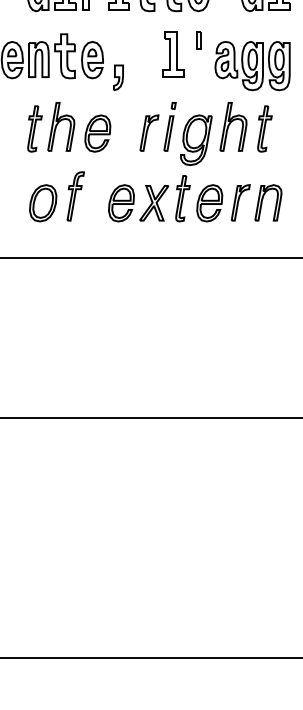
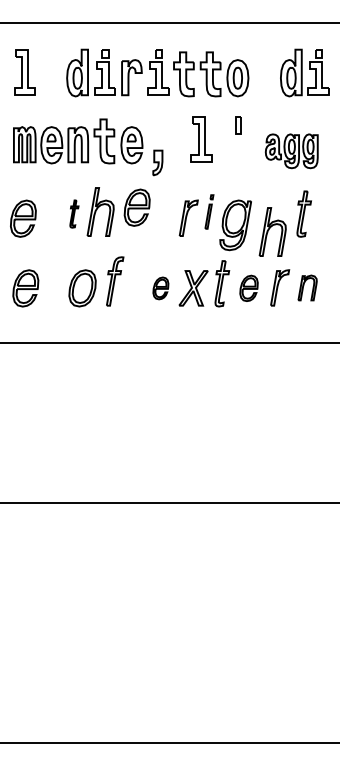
part: (173, 54) -> (201, 139), moved
part: (252, 66) -> (291, 151), size x0.7
part: (170, 126) -> (209, 211), size x0.7
part: (233, 126) -> (272, 231), moved
part: (35, 128) -> (74, 213), size x0.6
part: (97, 133) -> (136, 207), moved
part: (268, 202) -> (307, 287), size x0.7
part: (121, 203) -> (160, 288), size x0.6
part: (209, 203) -> (248, 288), size x0.7

